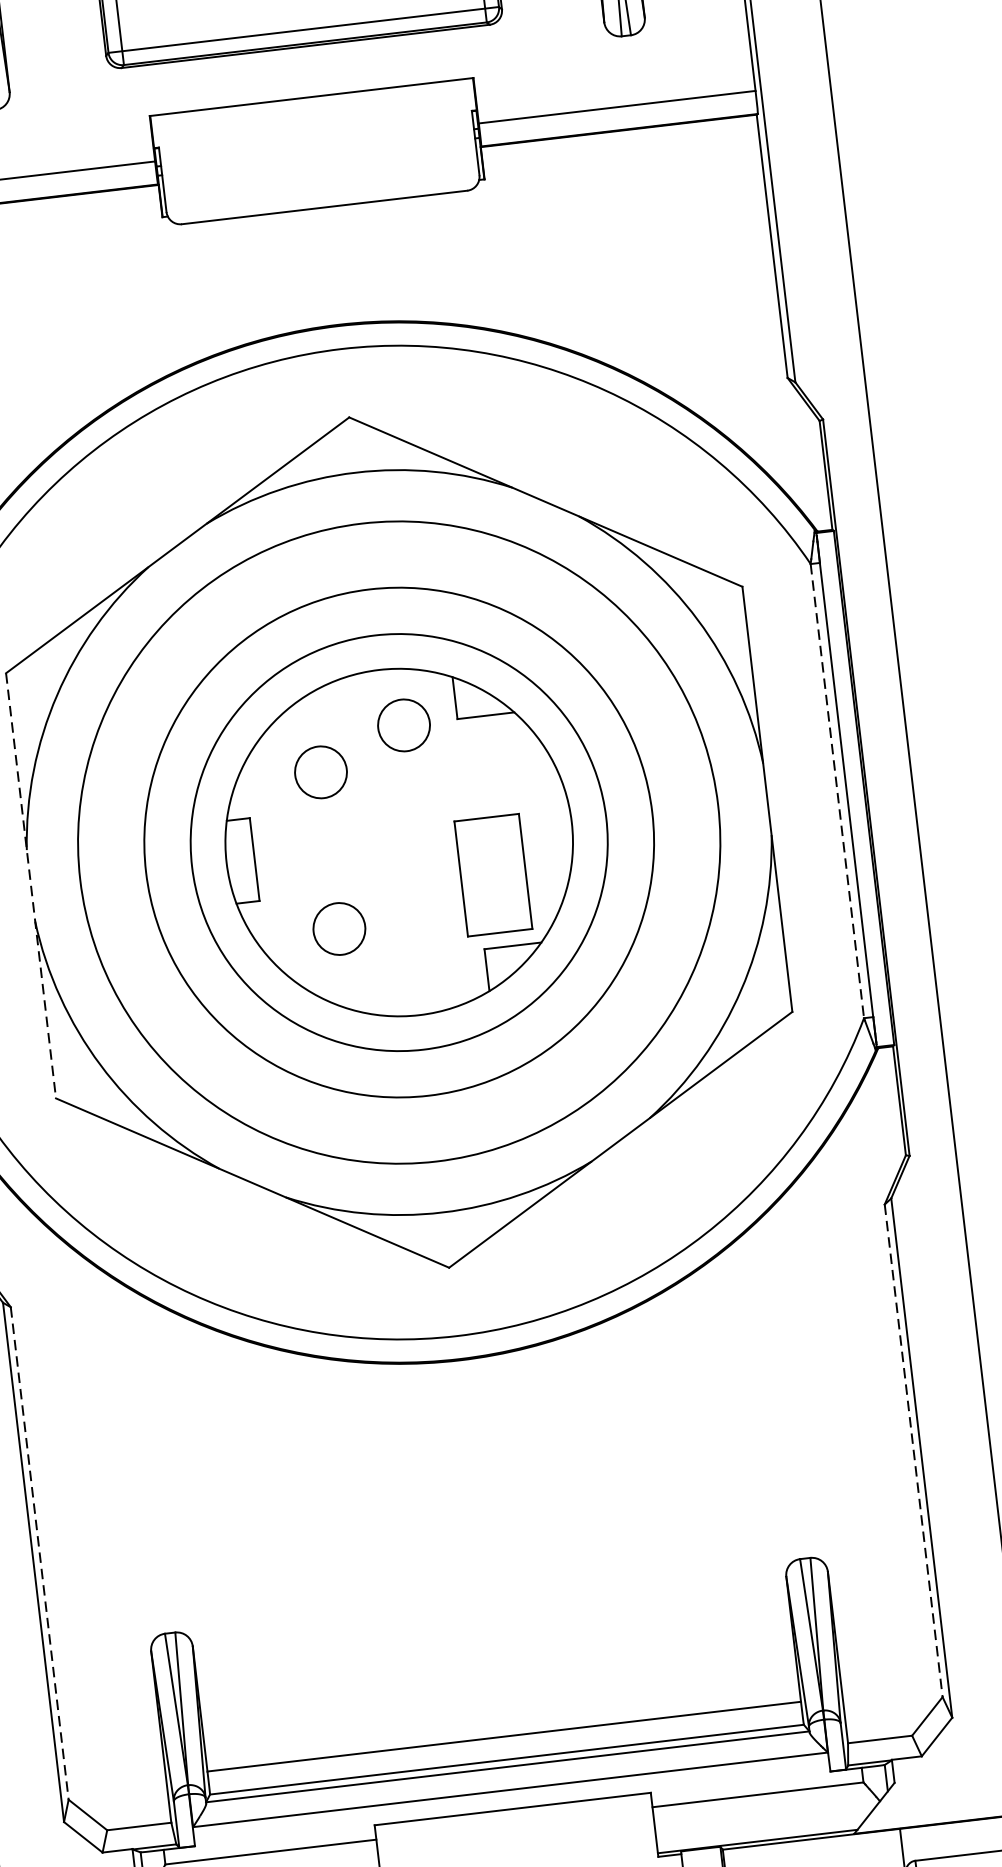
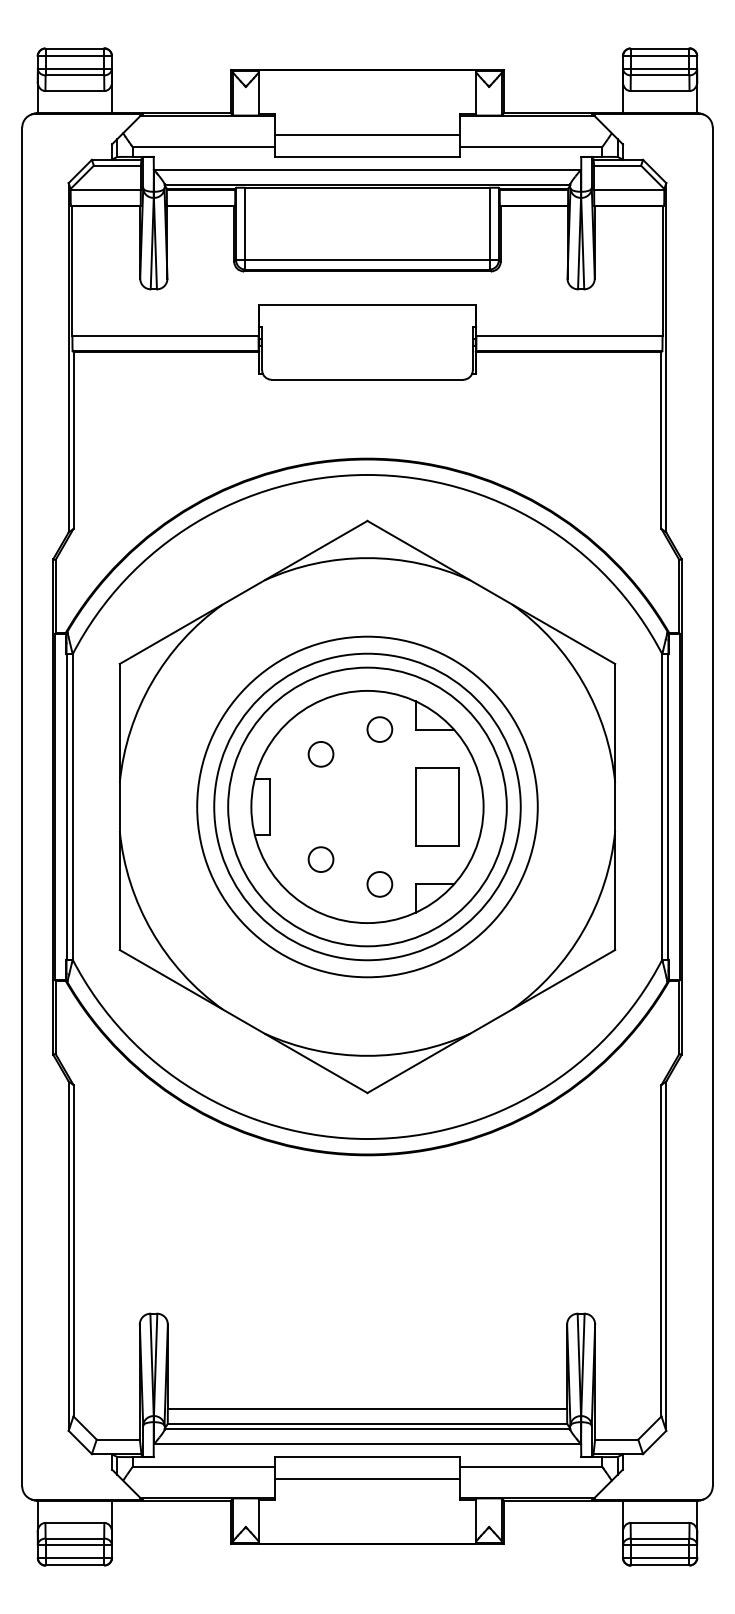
circle: (403, 725) -> (379, 729), size x0.71
circle: (320, 772) -> (320, 754), size x0.71
line: (837, 791) -> (662, 807), dashed -> solid
circle: (399, 841) -> (367, 806), size x0.71
part: (493, 874) -> (437, 806), moved
line: (30, 886) -> (119, 807), dashed -> solid
circle: (338, 928) -> (320, 859), size x0.71
circle: (430, 955) -> (379, 884), added
line: (913, 1450) -> (661, 1250), dashed -> solid
line: (39, 1553) -> (73, 1250), dashed -> solid
line: (516, 1840) -> (367, 1478), added

